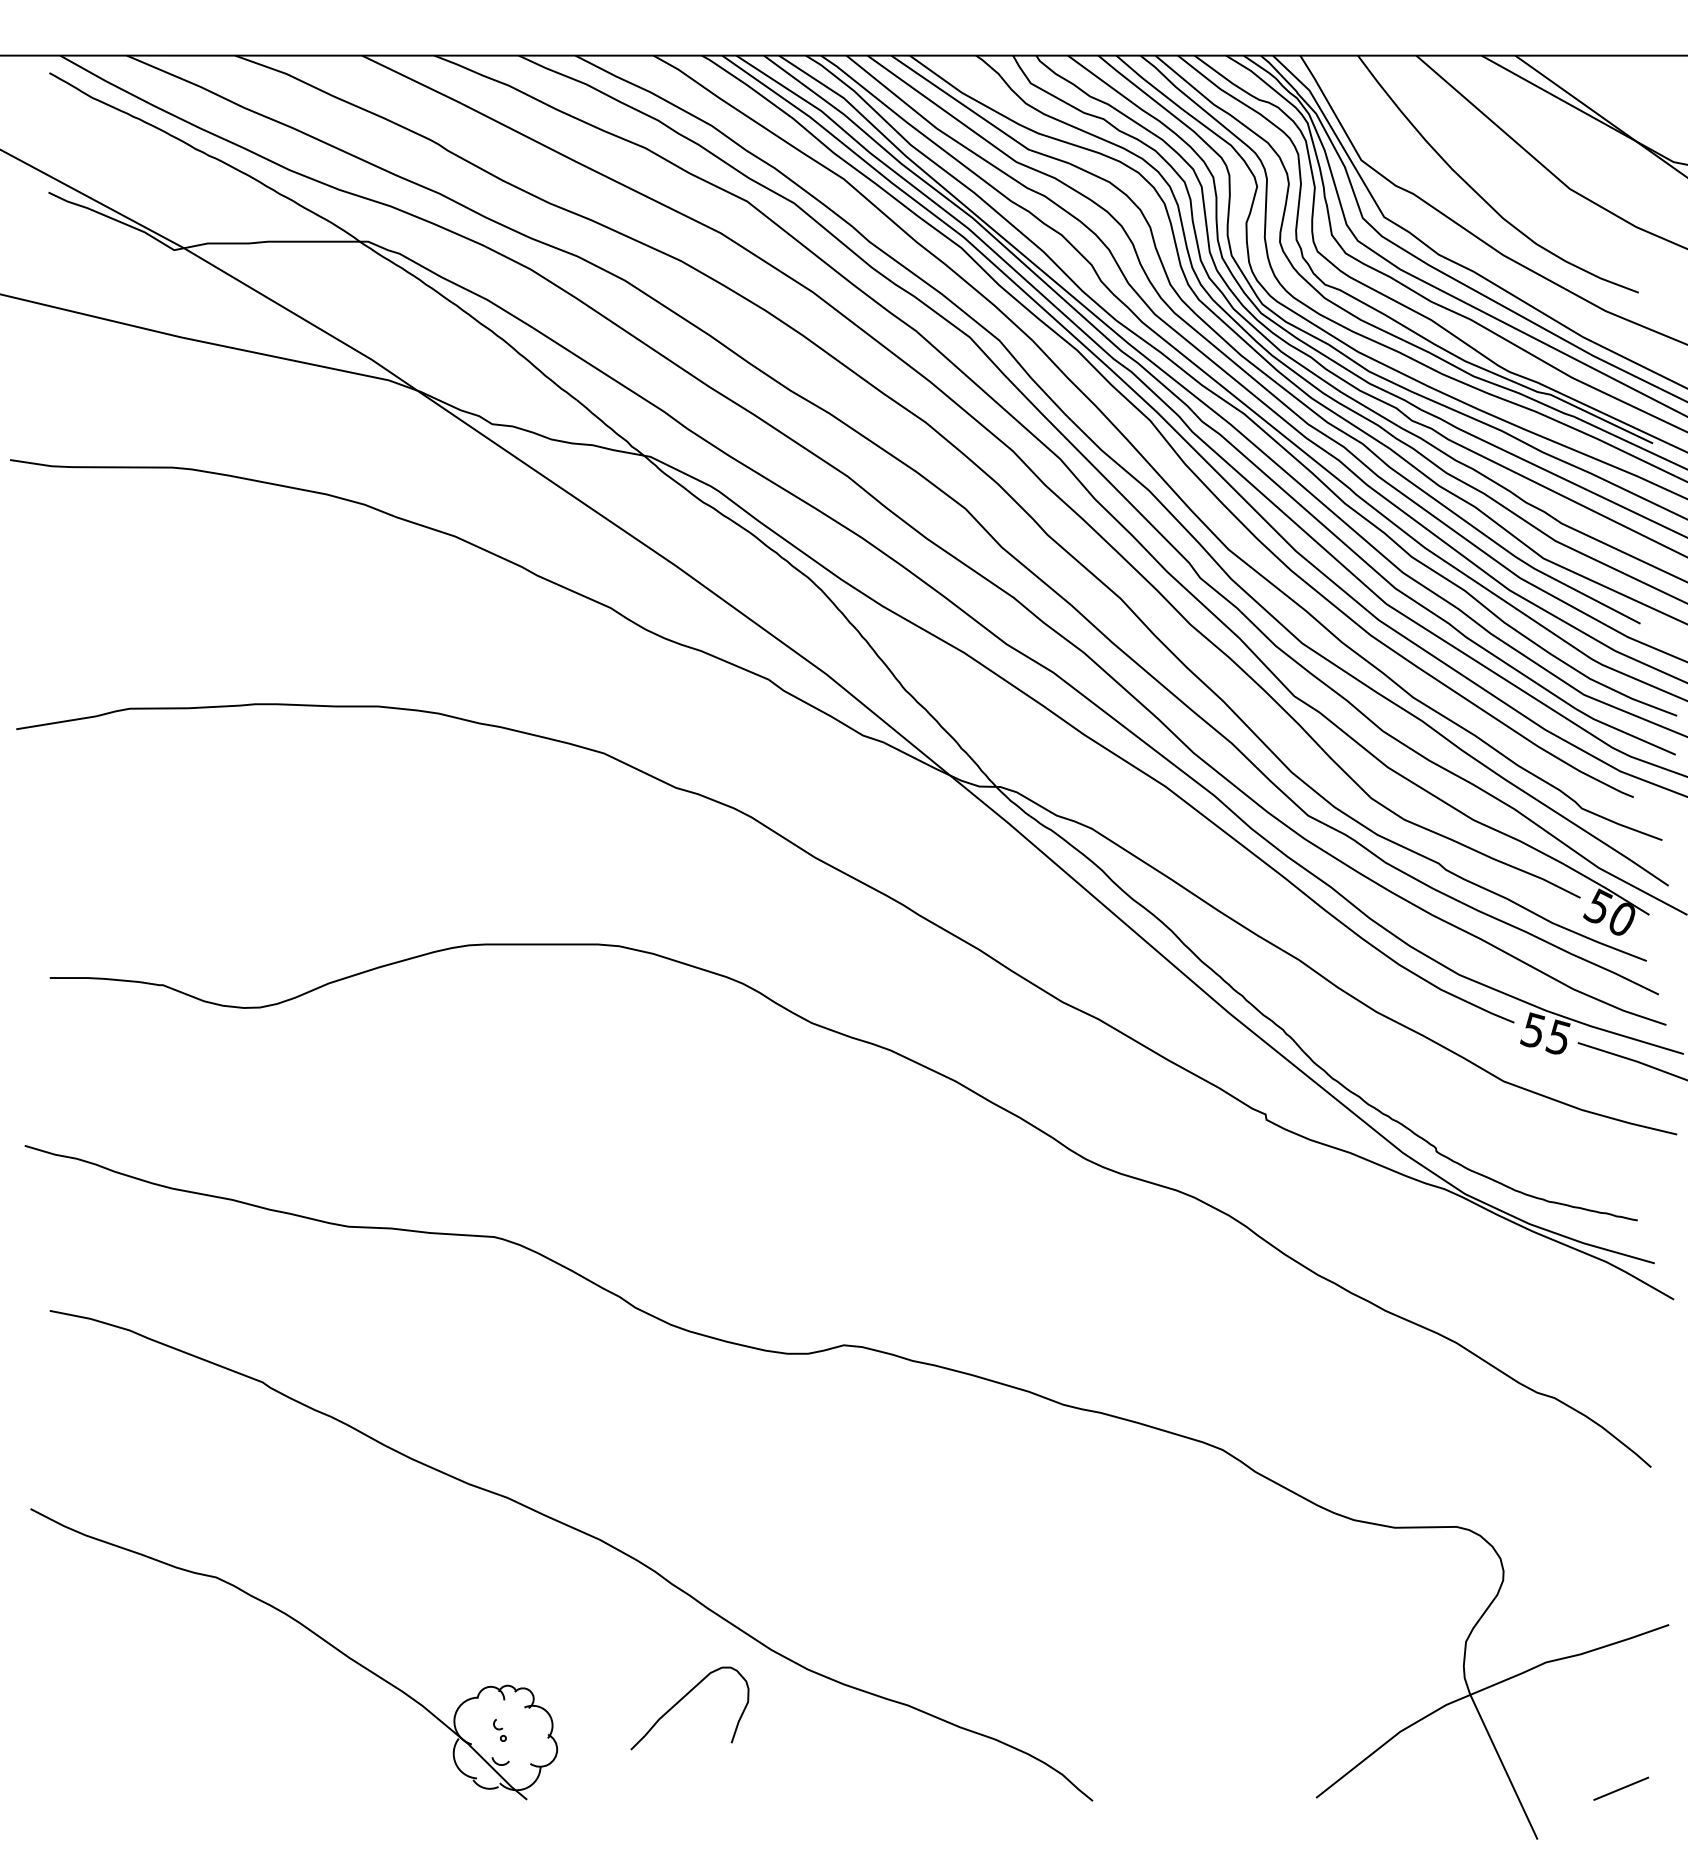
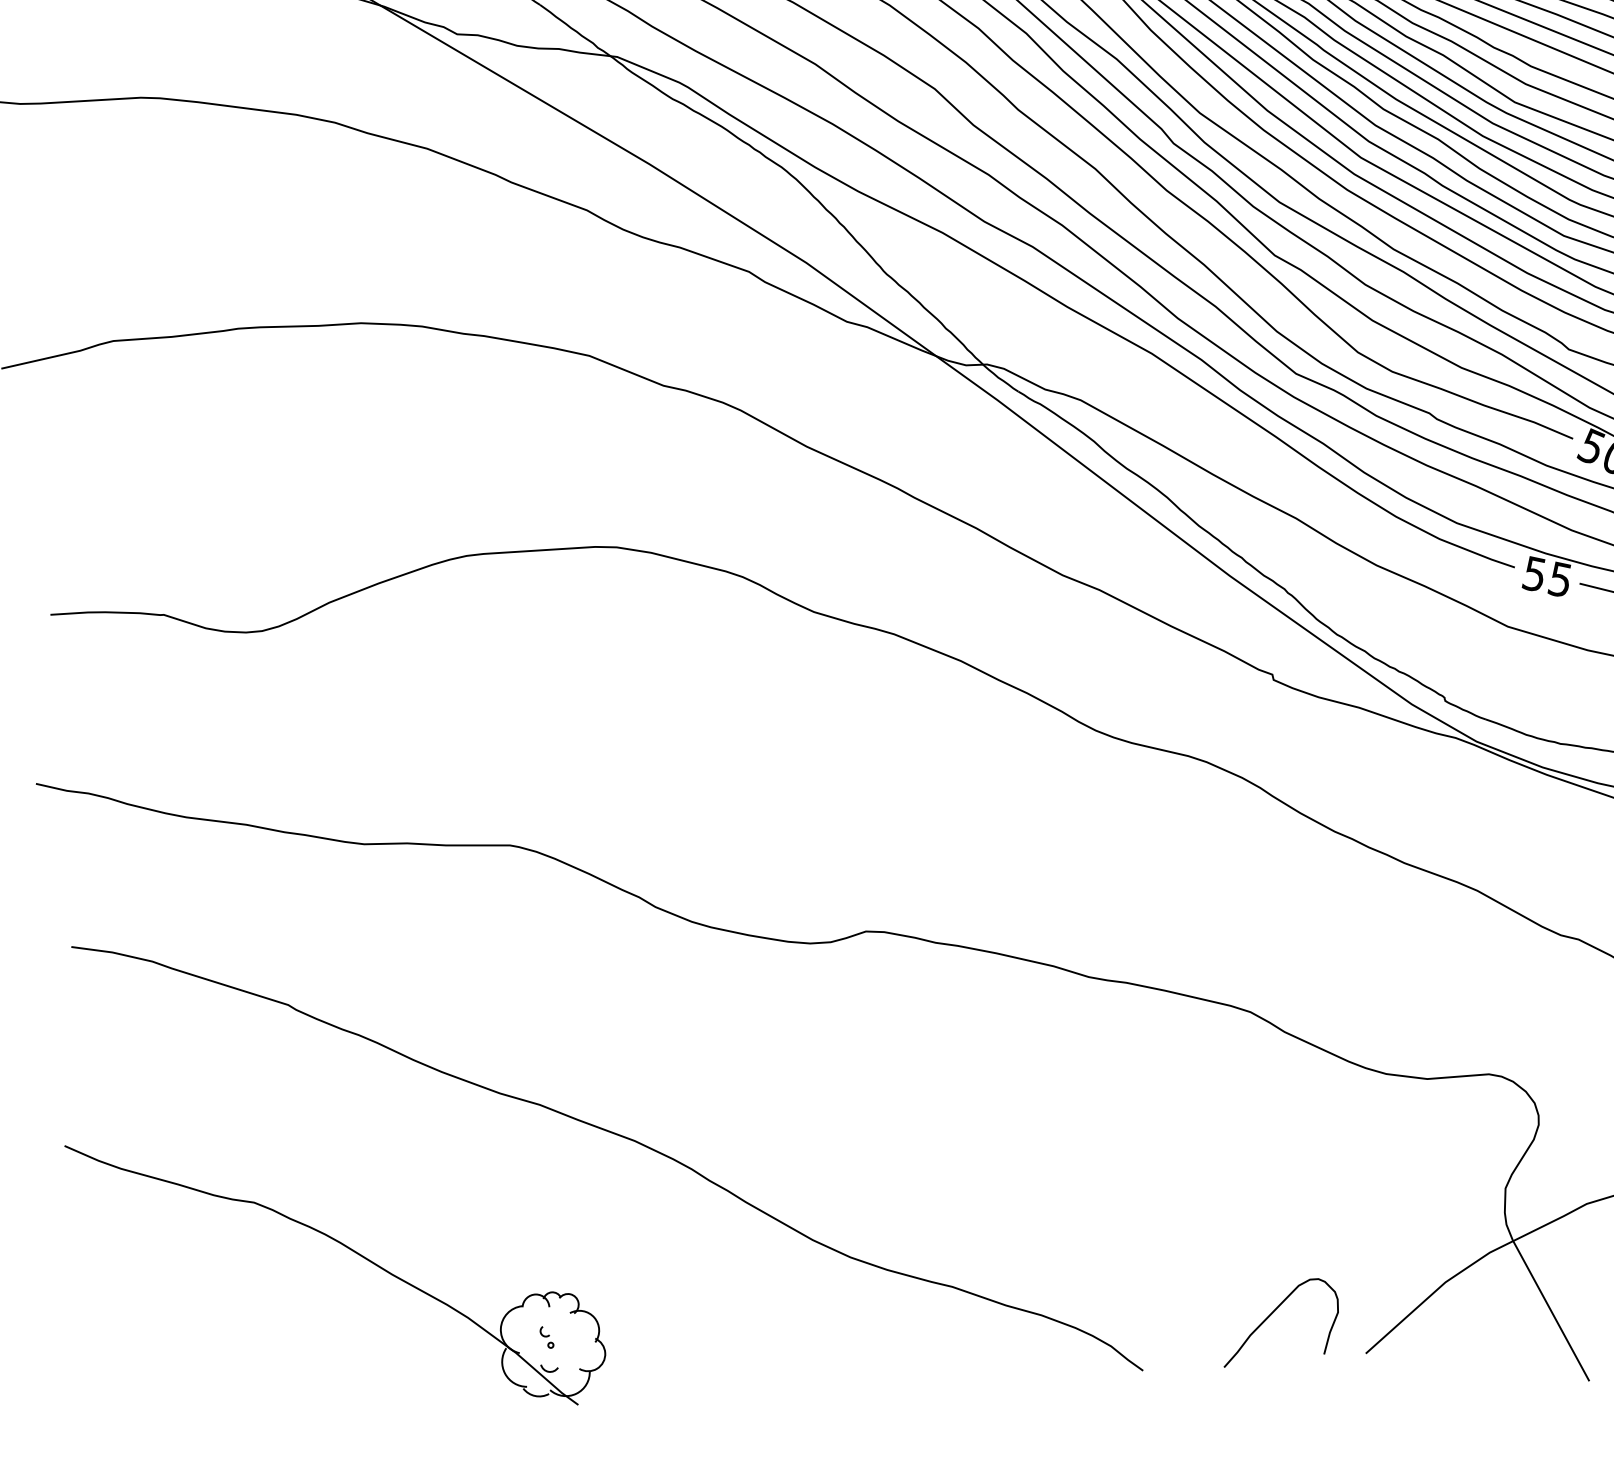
curve: (681, 1700) -> (1271, 1315), moved

